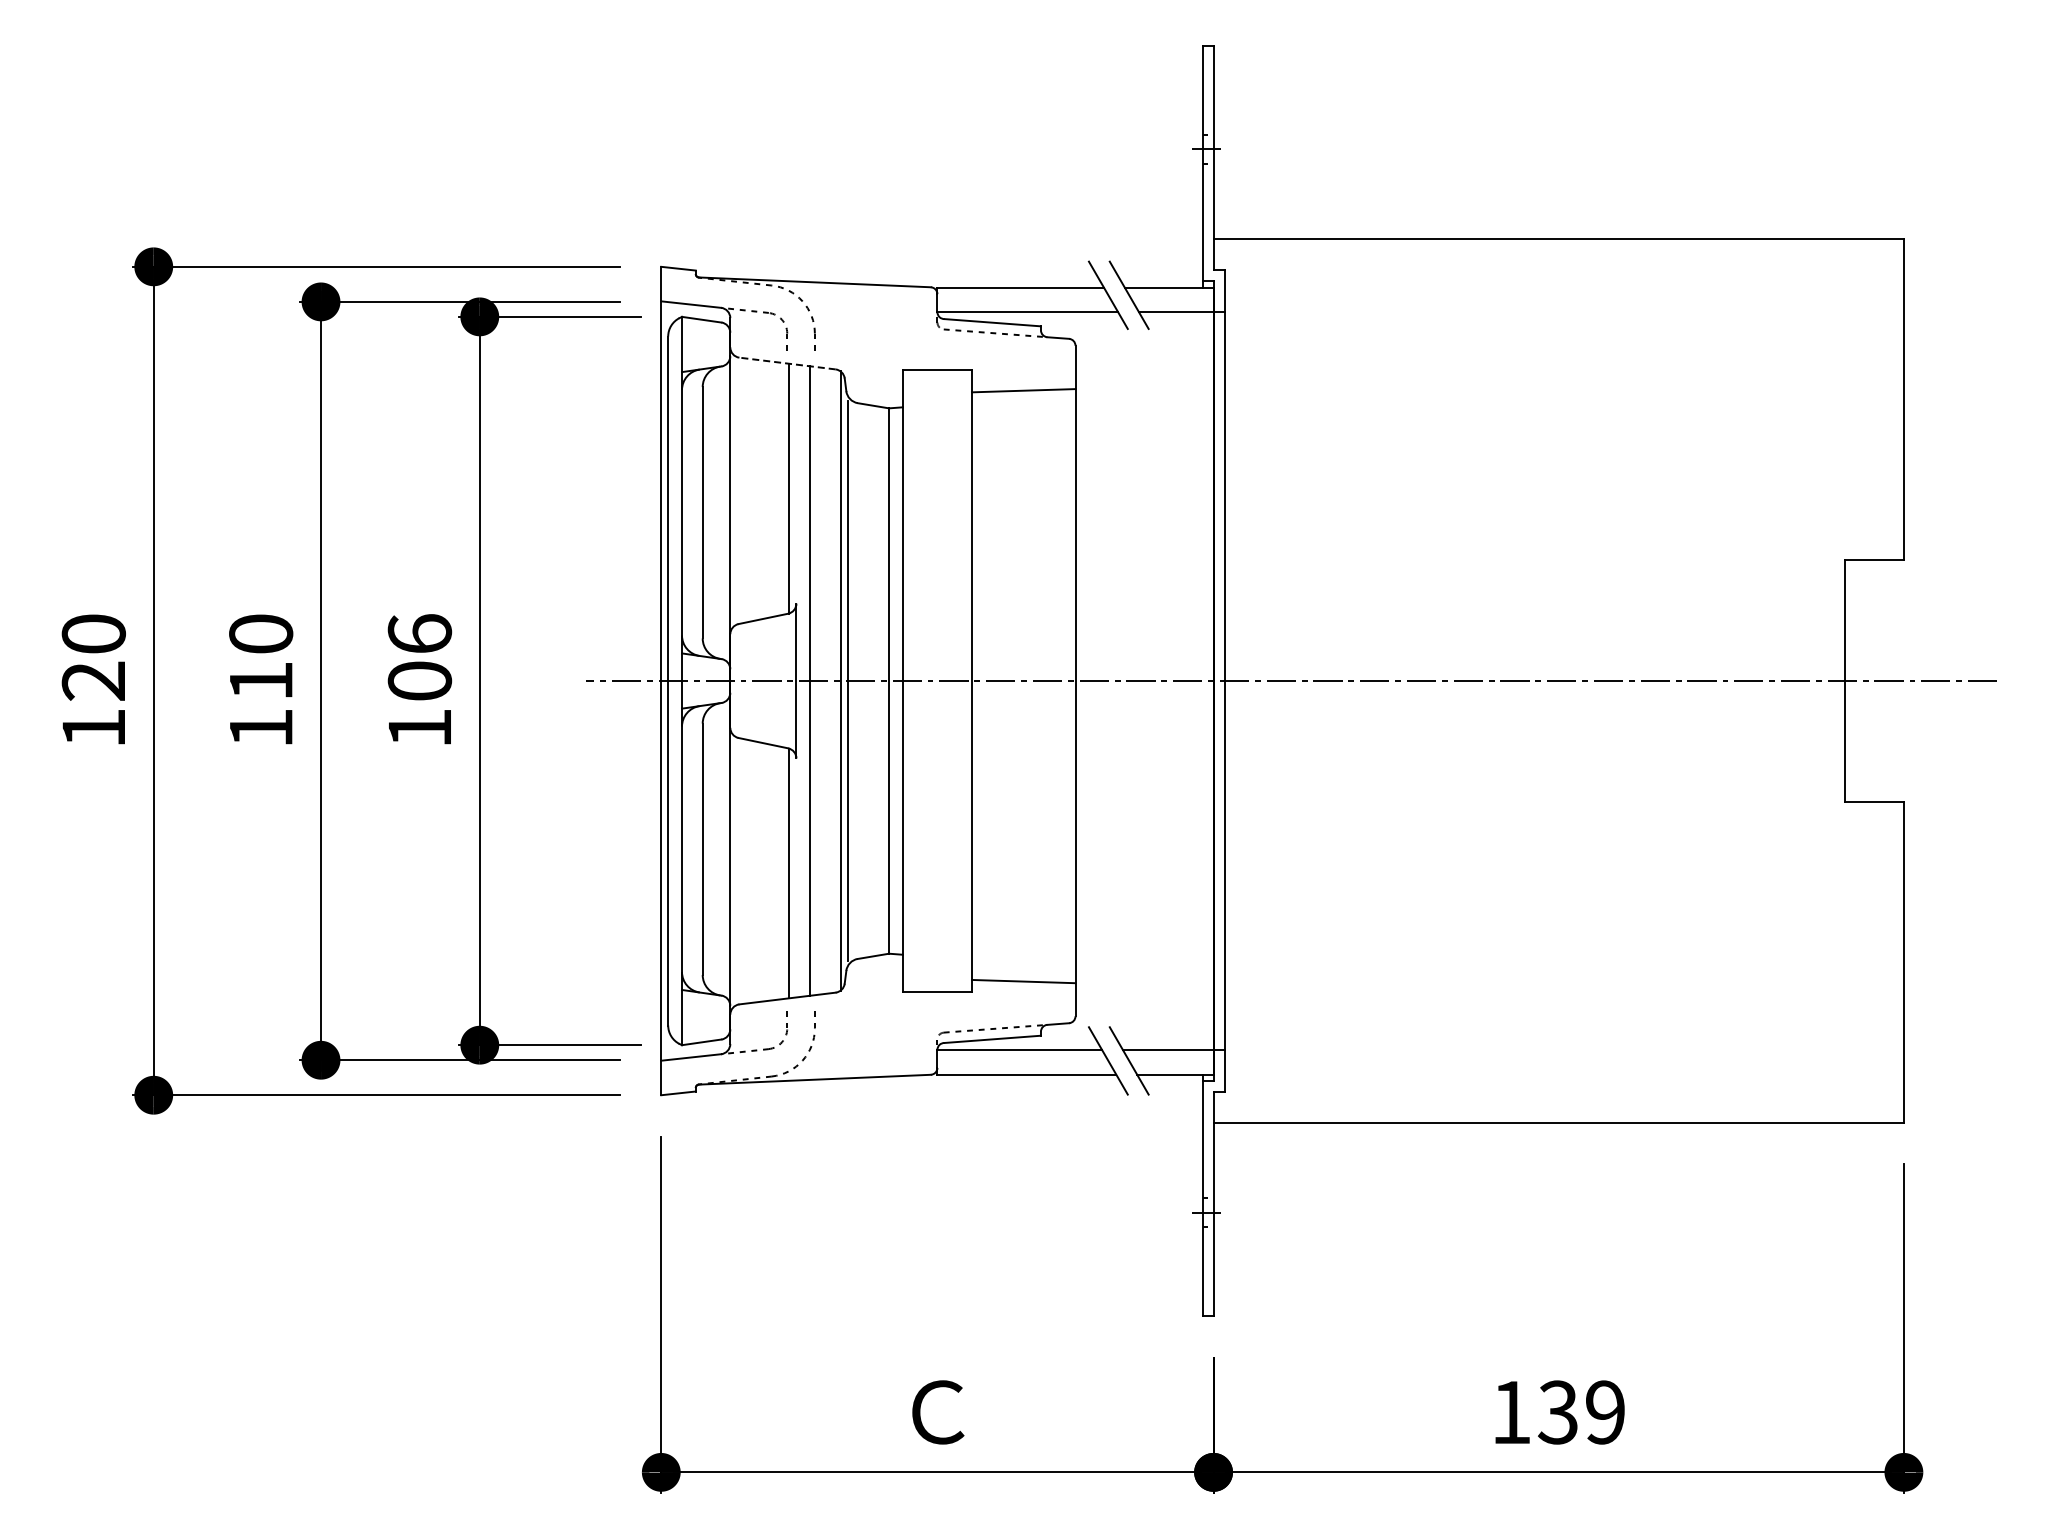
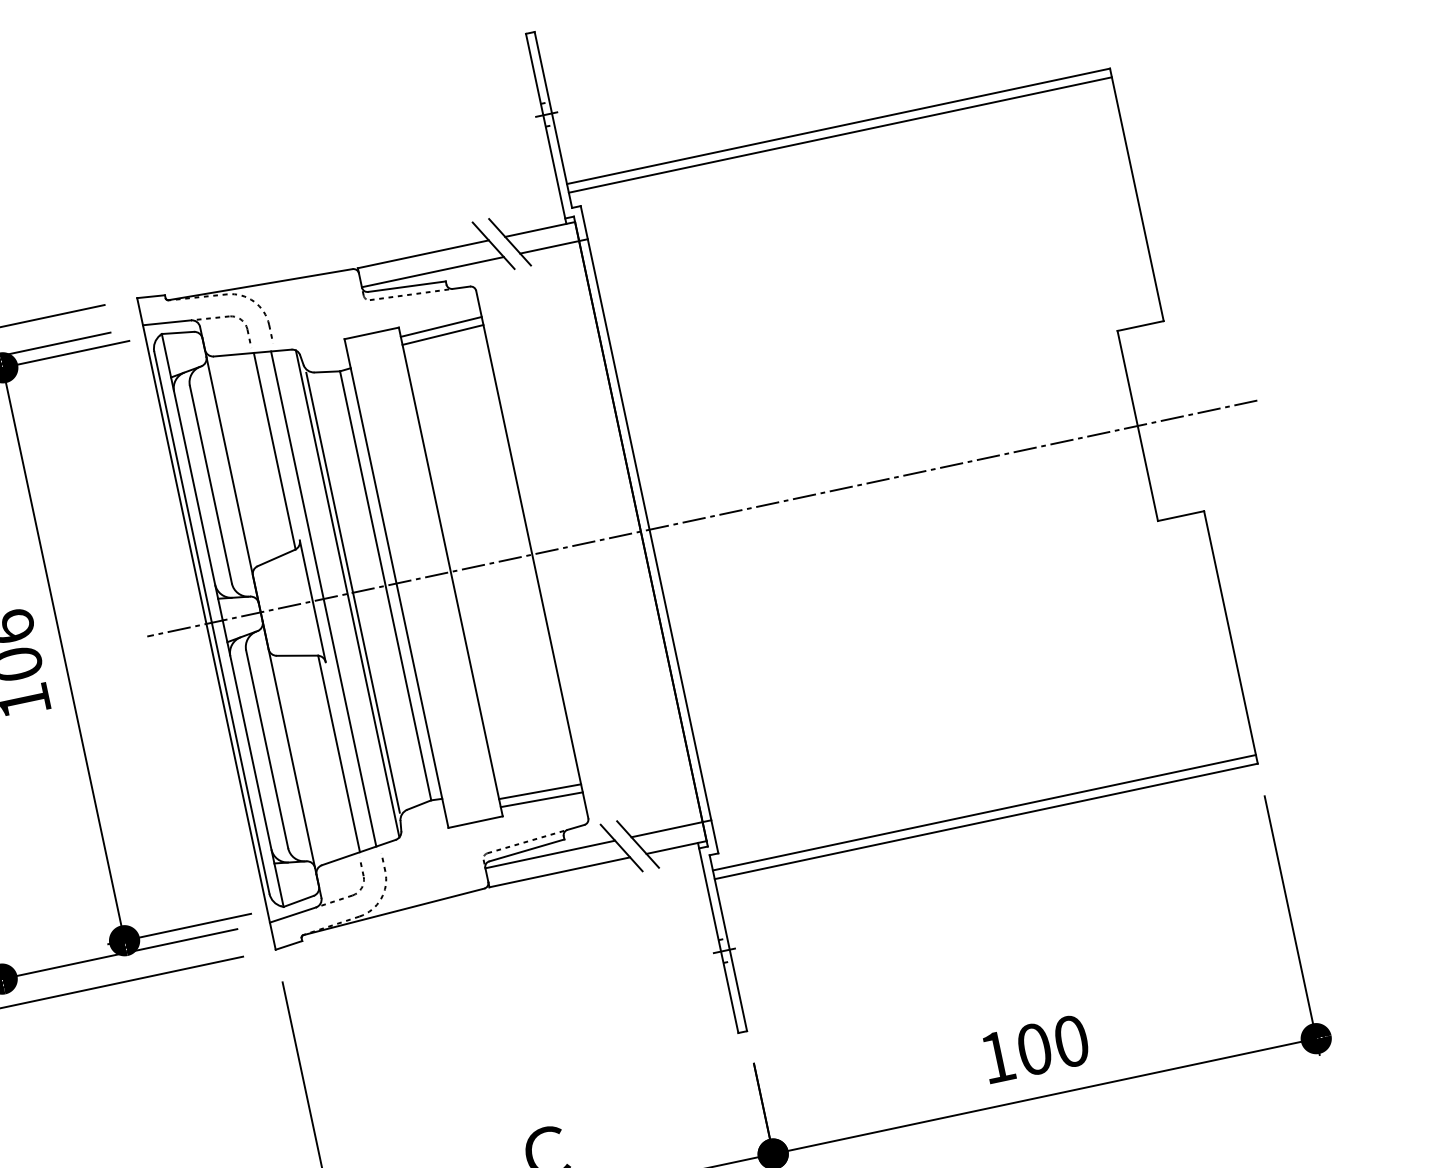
line: (1558, 250) -> (840, 135), added
line: (787, 363) -> (252, 353), dashed -> solid
line: (1023, 380) -> (441, 326), added
line: (1023, 970) -> (539, 791), added
line: (1558, 1111) -> (984, 812), added
text: (1581, 1412) -> (1052, 1045), 139 -> 100

